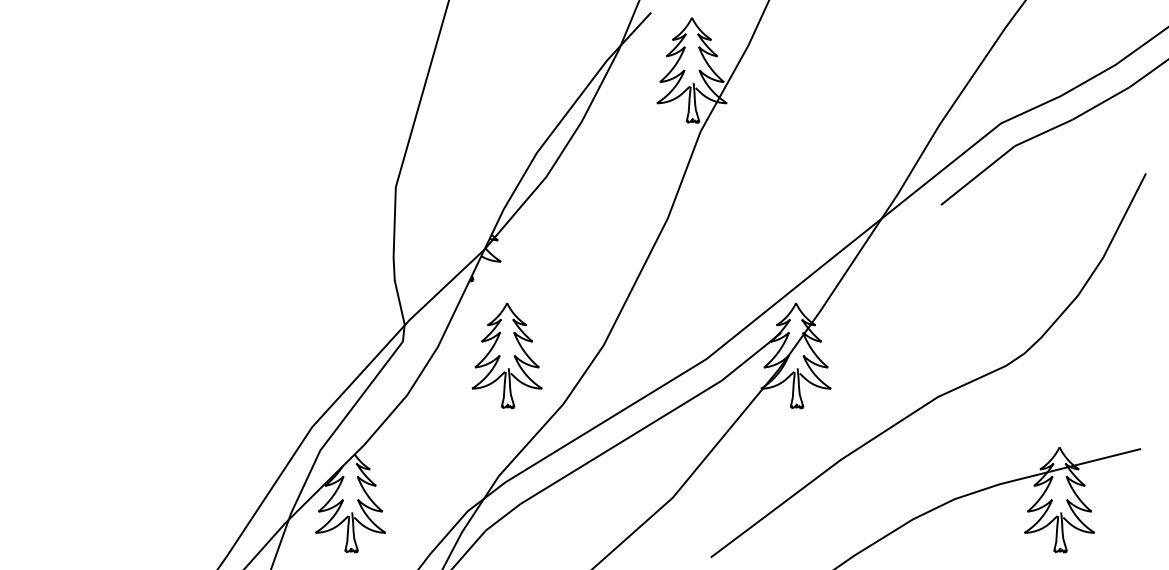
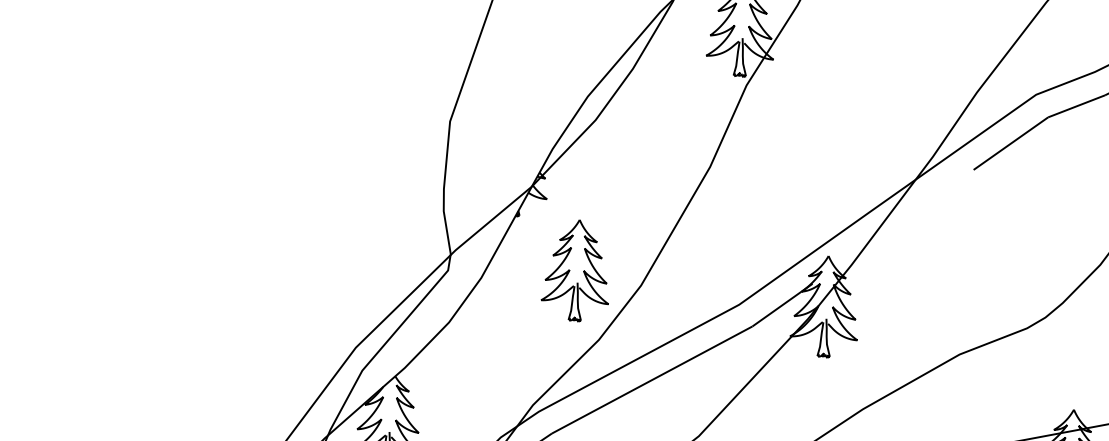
part: (506, 355) -> (576, 270), moved

